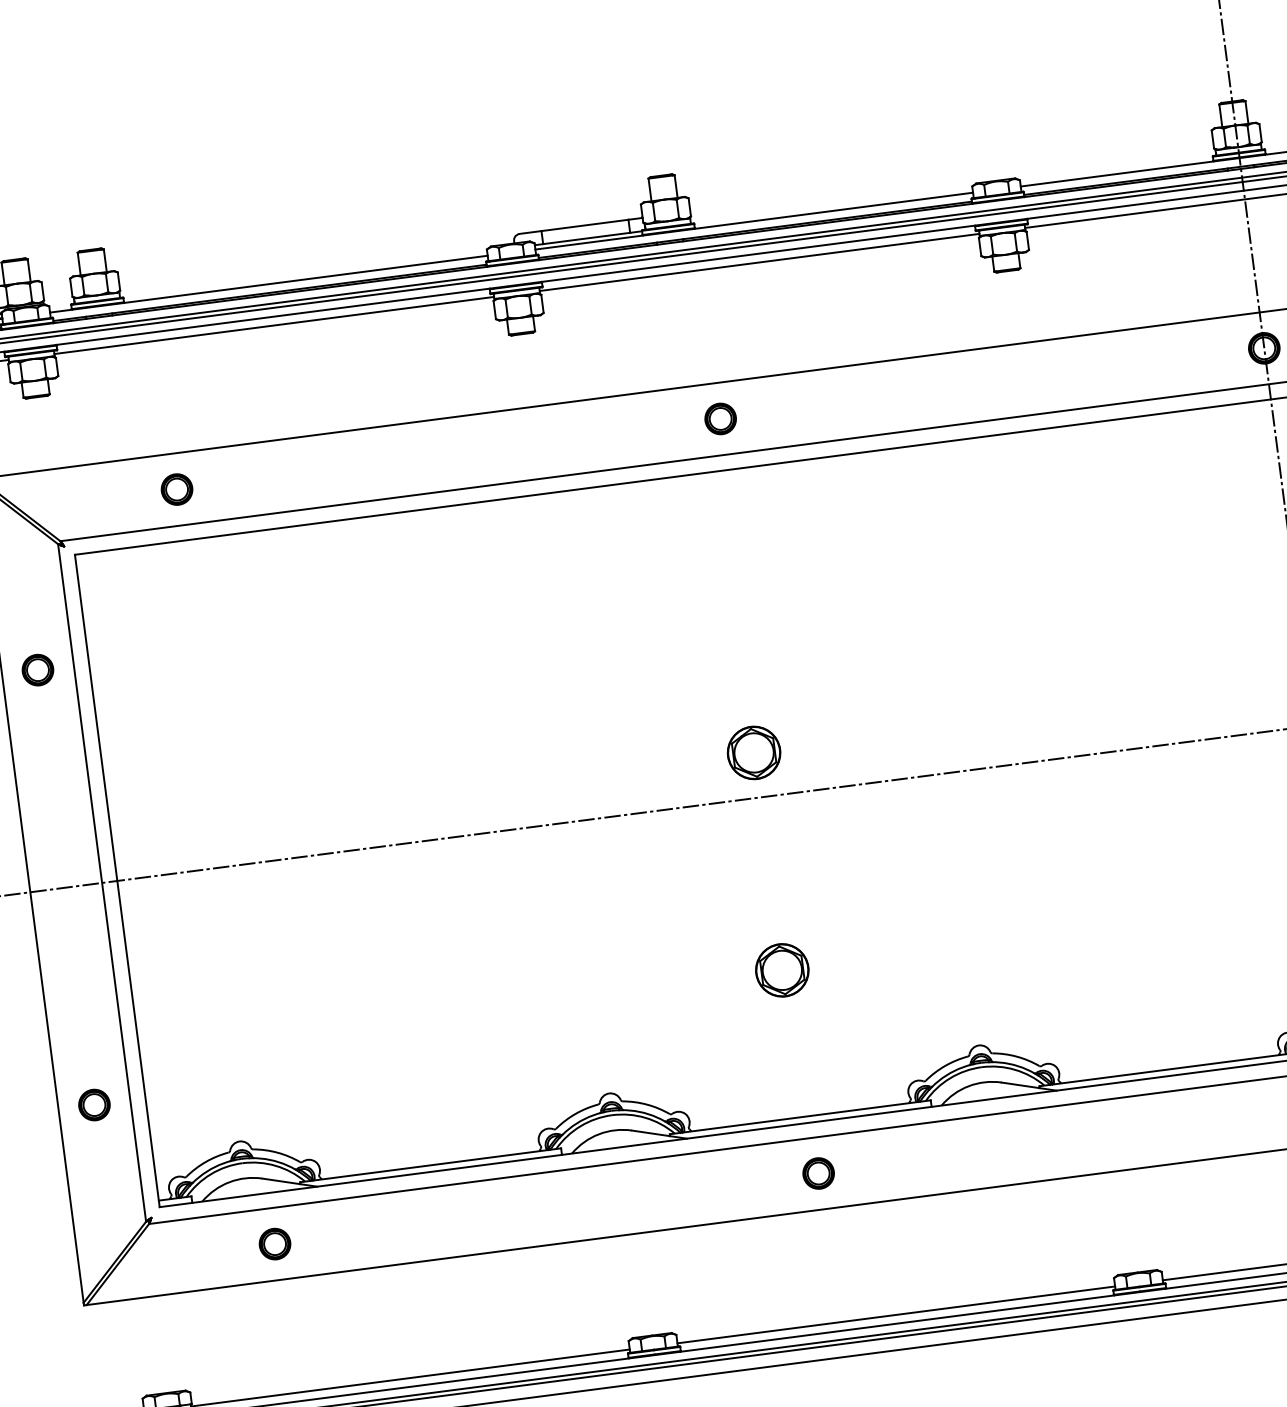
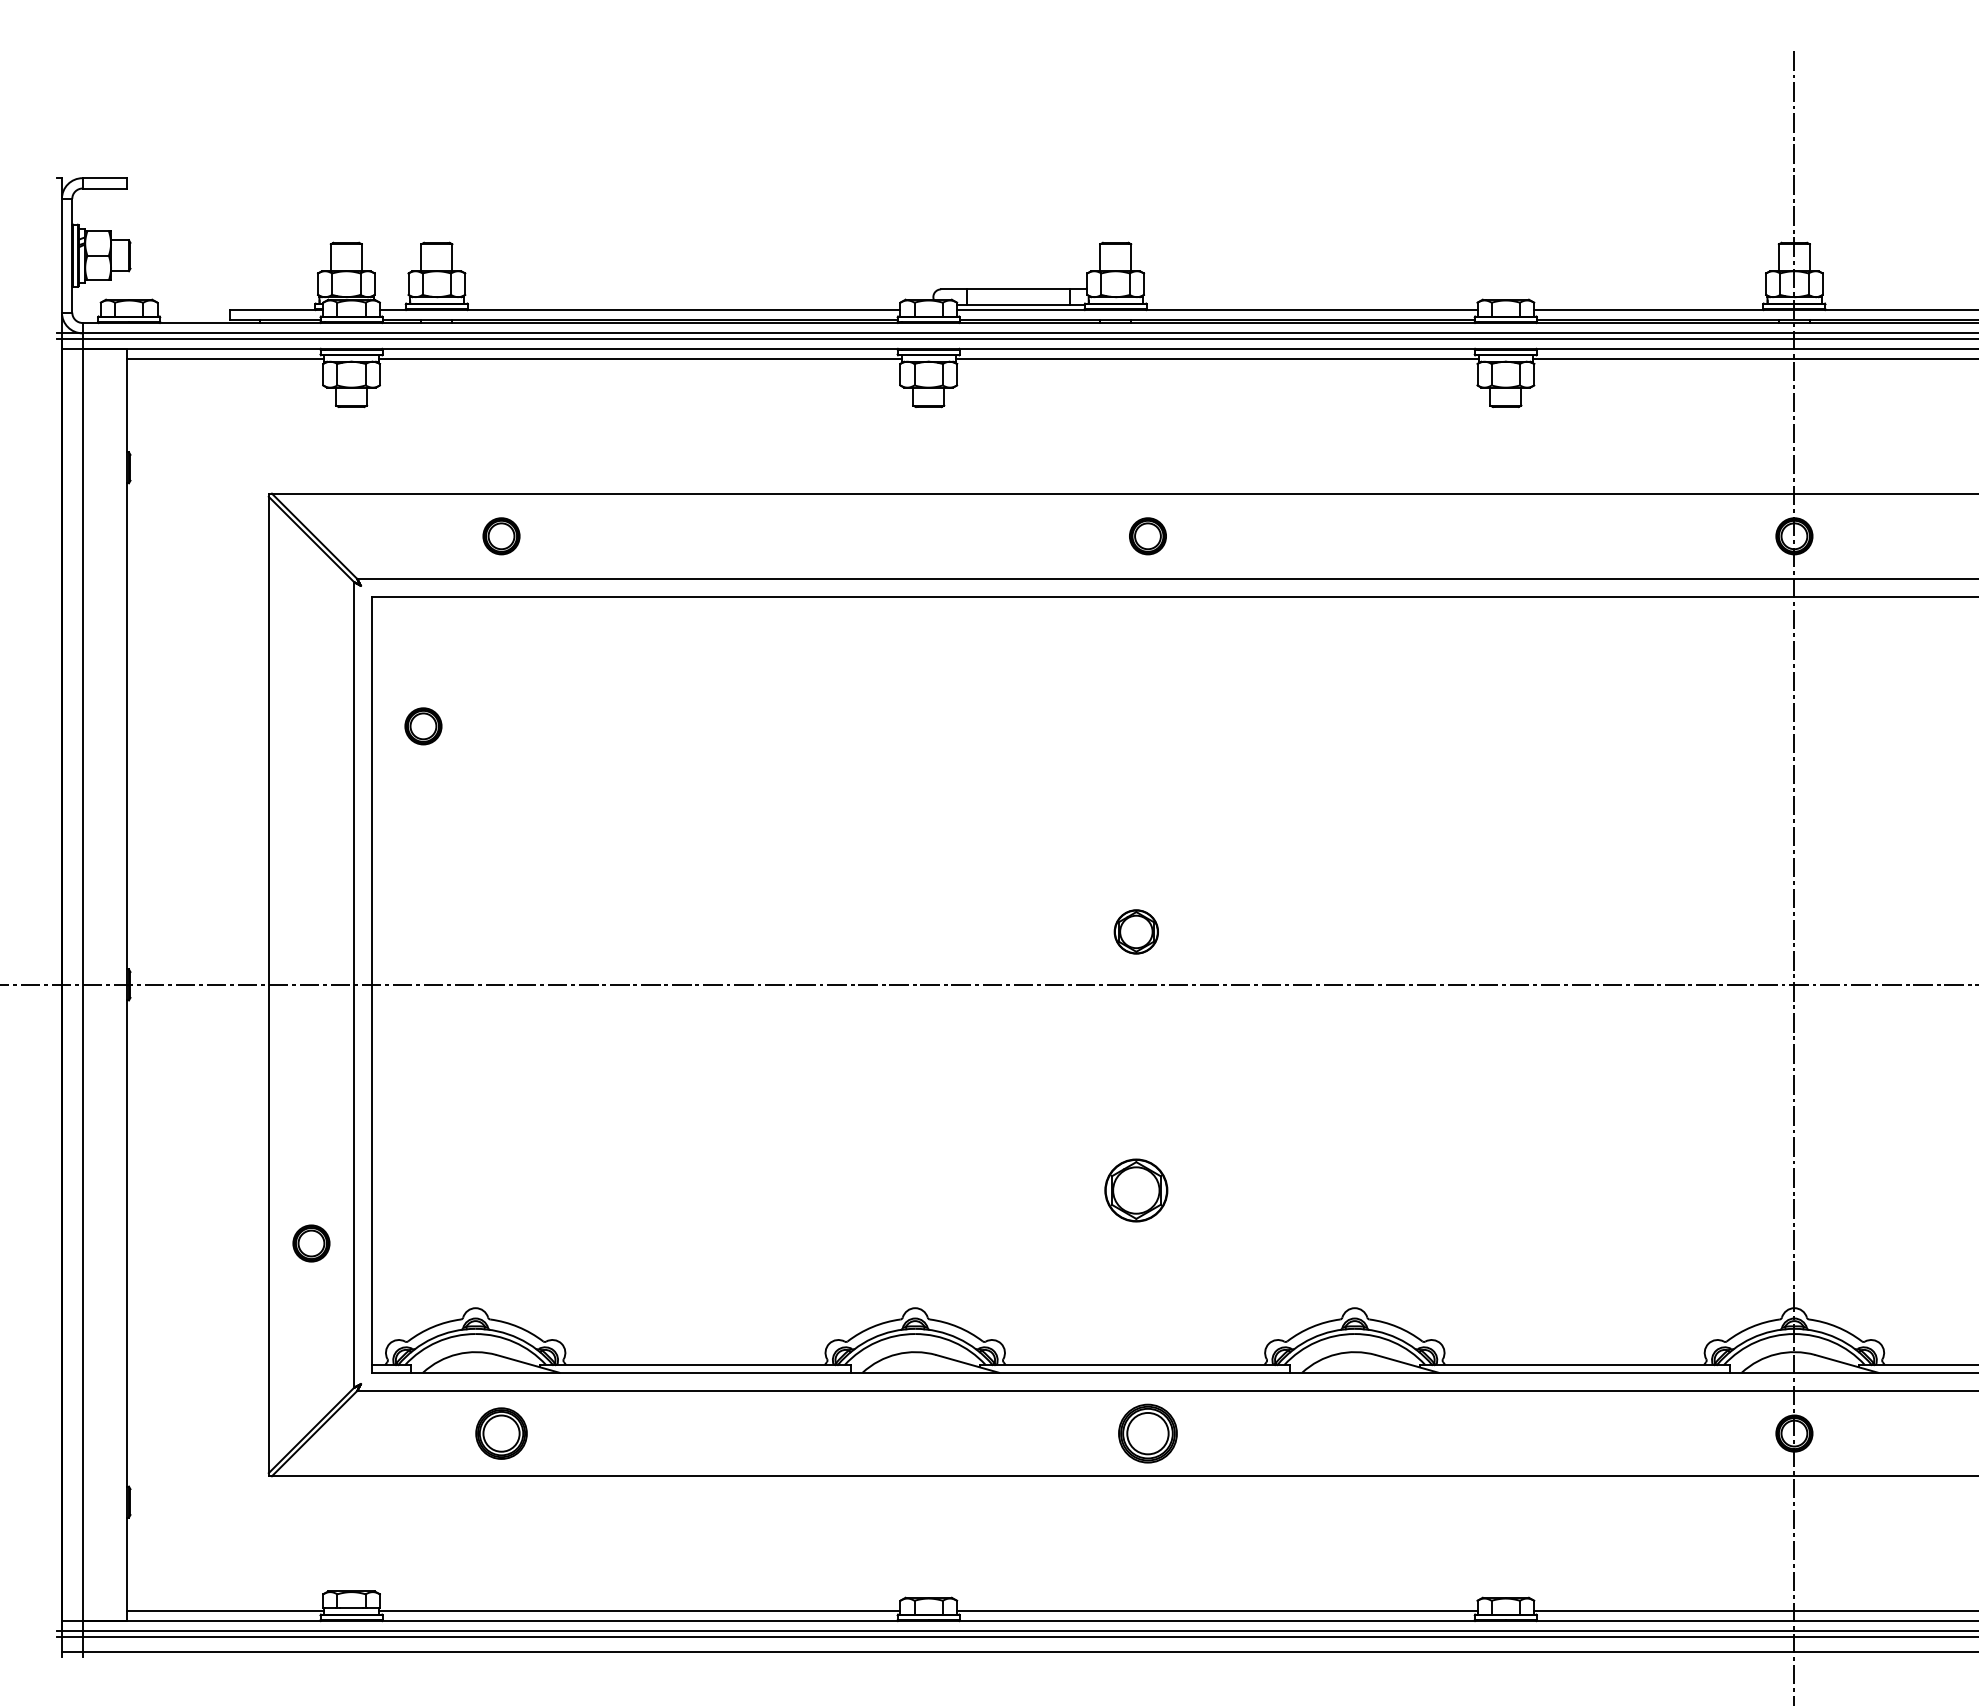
part: (38, 670) -> (423, 726), moved
part: (754, 752) -> (1136, 931), size x0.7
part: (818, 1173) -> (1147, 1433), size x1.6
part: (275, 1244) -> (501, 1433), size x1.4

